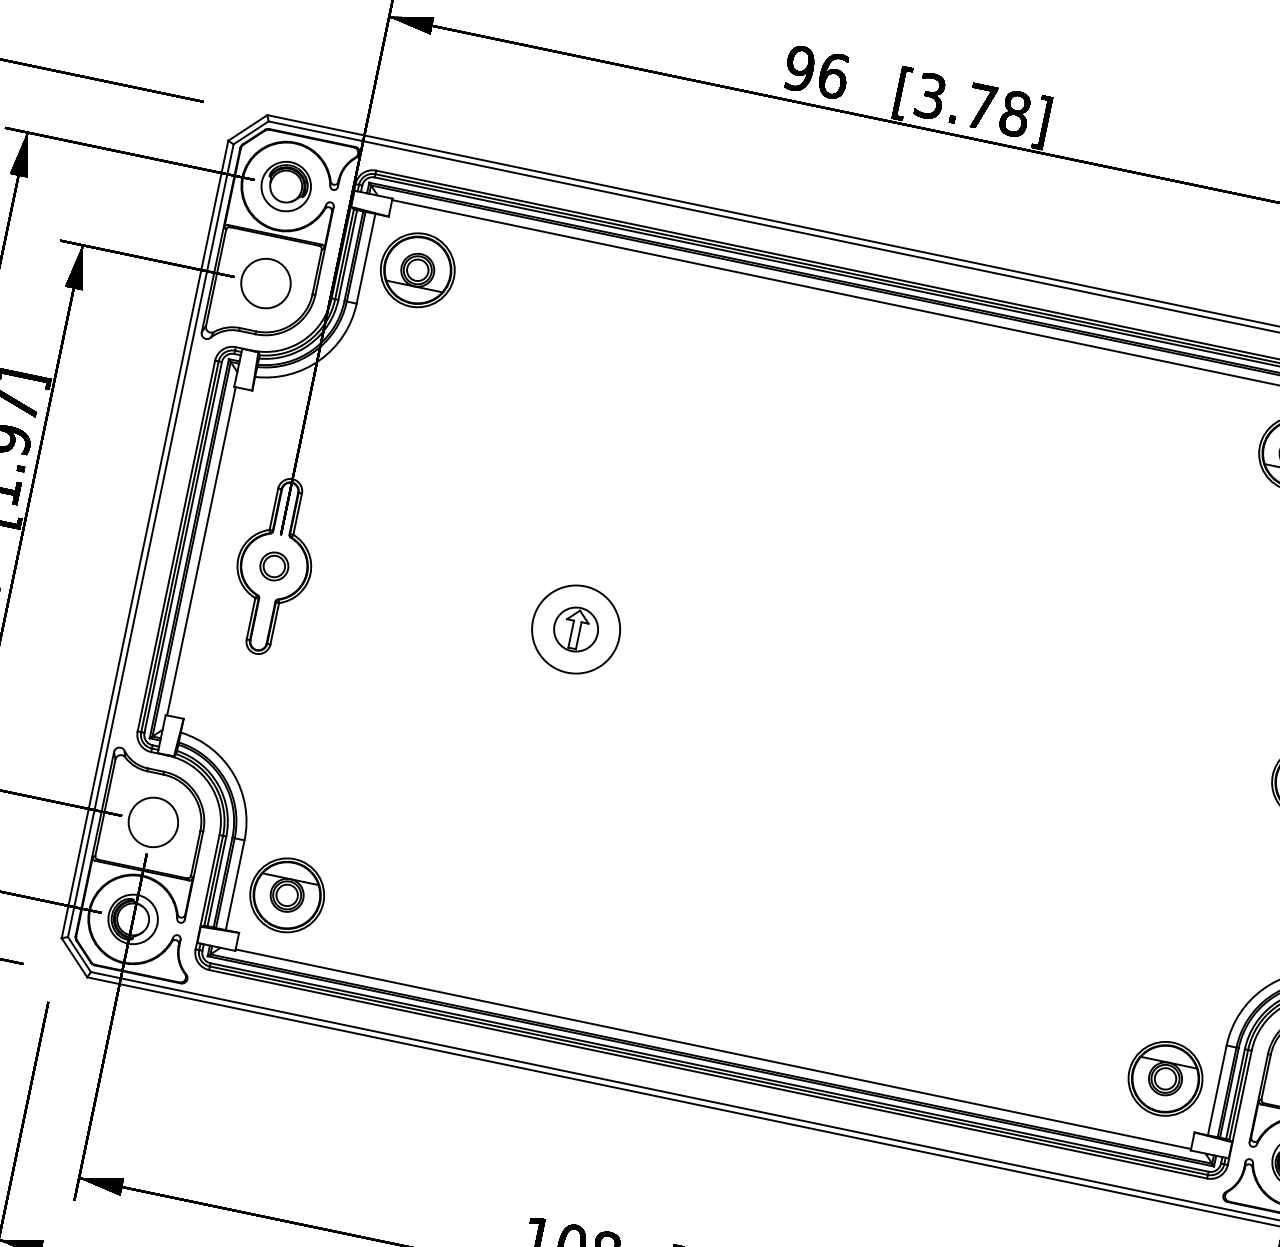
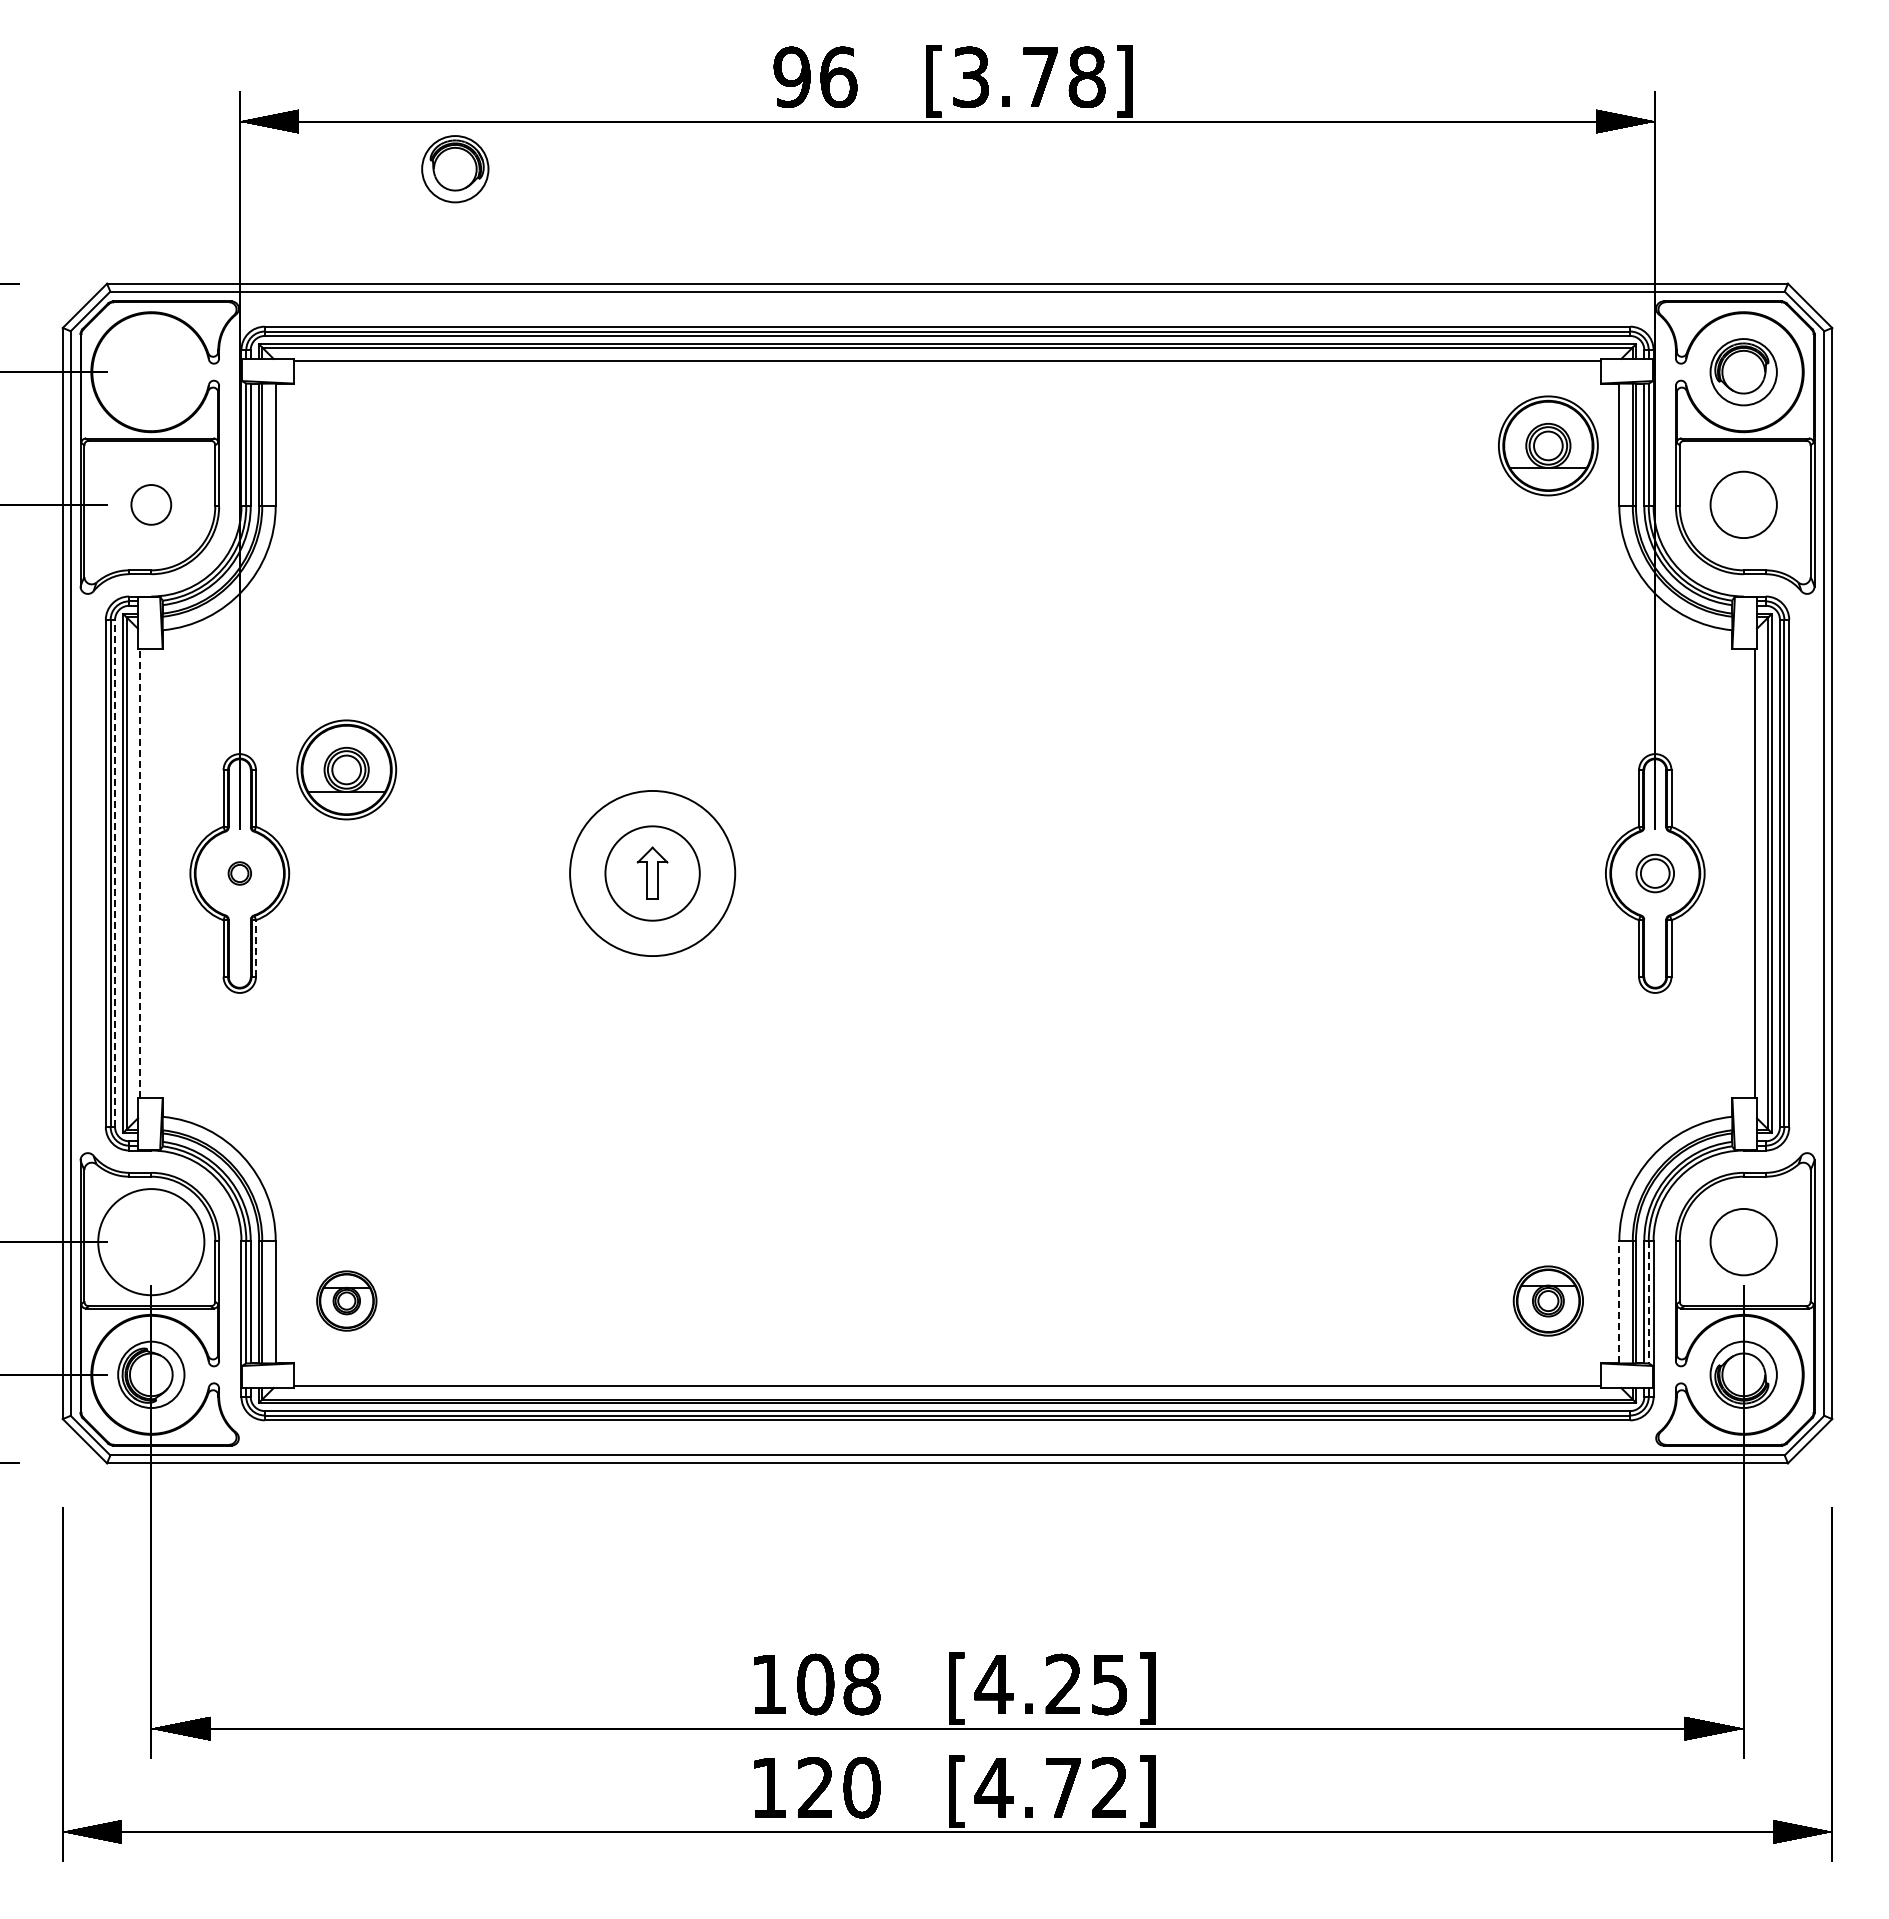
part: (286, 186) -> (455, 169), moved
part: (417, 269) -> (346, 769), moved
circle: (266, 283) -> (151, 504), size x0.6
line: (183, 547) -> (115, 873), solid -> dashed
line: (201, 551) -> (140, 873), solid -> dashed
part: (274, 566) -> (239, 873), size x0.6
line: (275, 623) -> (256, 947), solid -> dashed
circle: (576, 629) -> (652, 873), size x1.4
circle: (576, 629) -> (652, 873), size x1.6
circle: (153, 821) -> (151, 1241), size x1.6
part: (287, 894) -> (346, 1300), size x0.6
part: (1165, 1078) -> (1548, 1300), size x0.7
line: (1217, 1090) -> (1619, 1301), solid -> dashed
line: (1238, 1095) -> (1648, 1302), solid -> dashed

